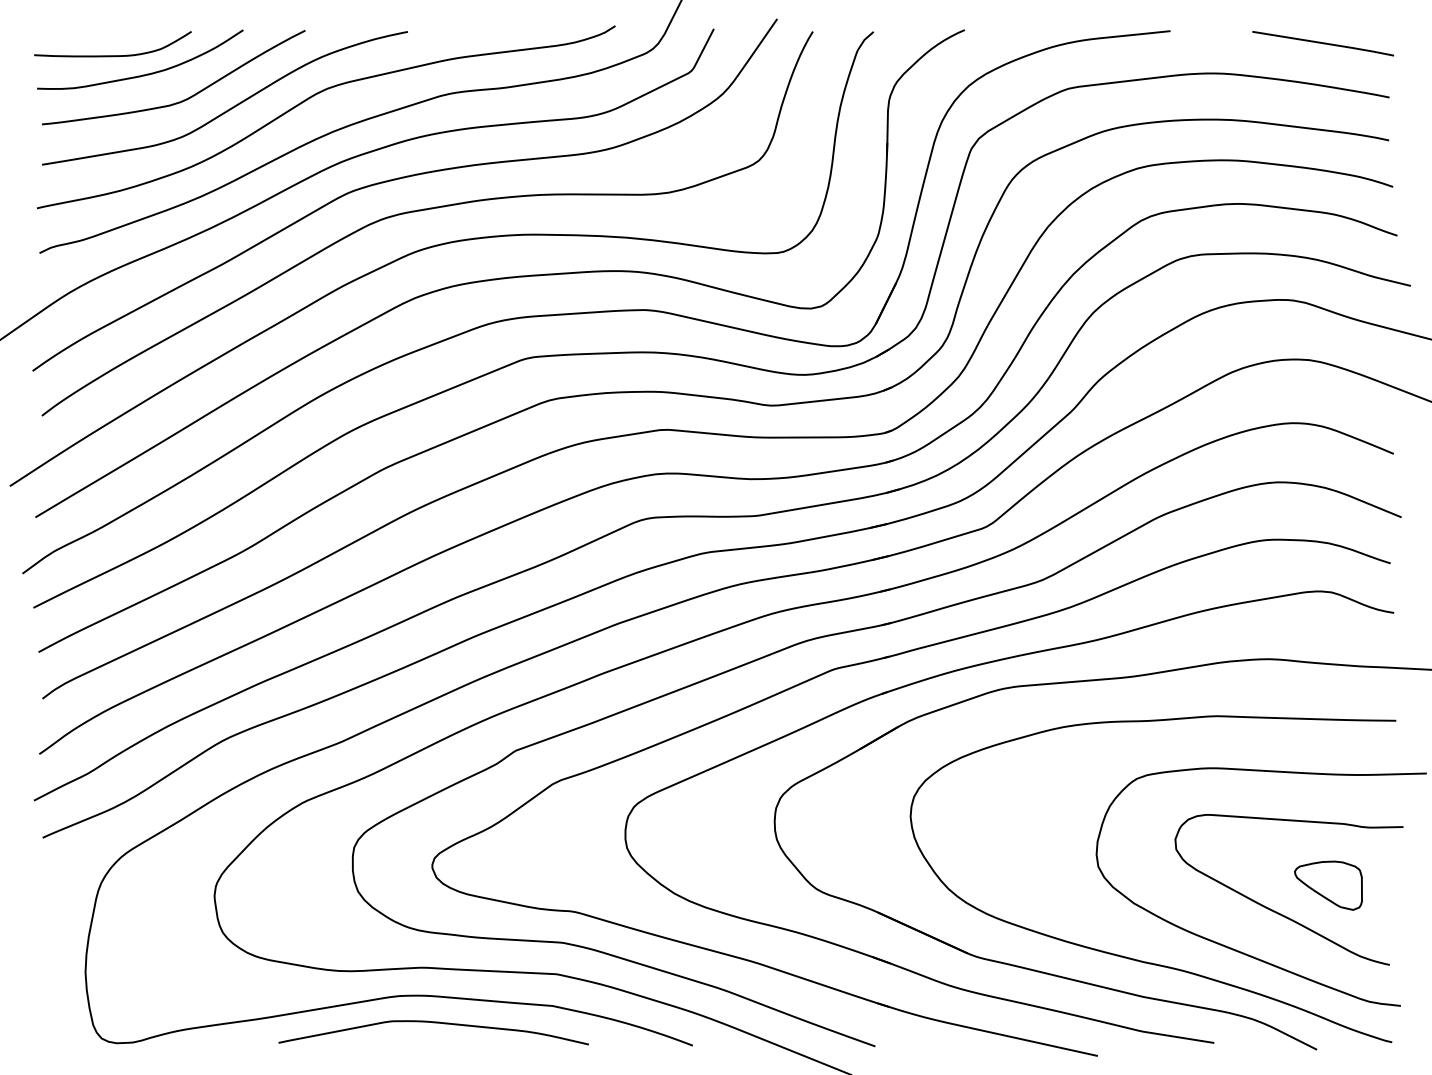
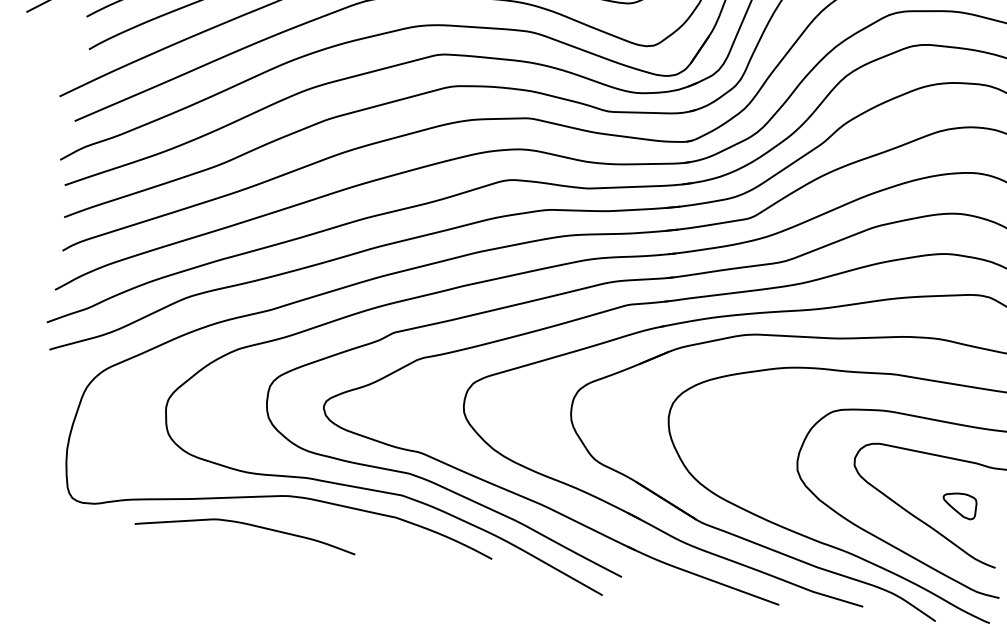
part: (1328, 885) -> (959, 505), size x0.7
curve: (433, 1023) -> (246, 524), moved

